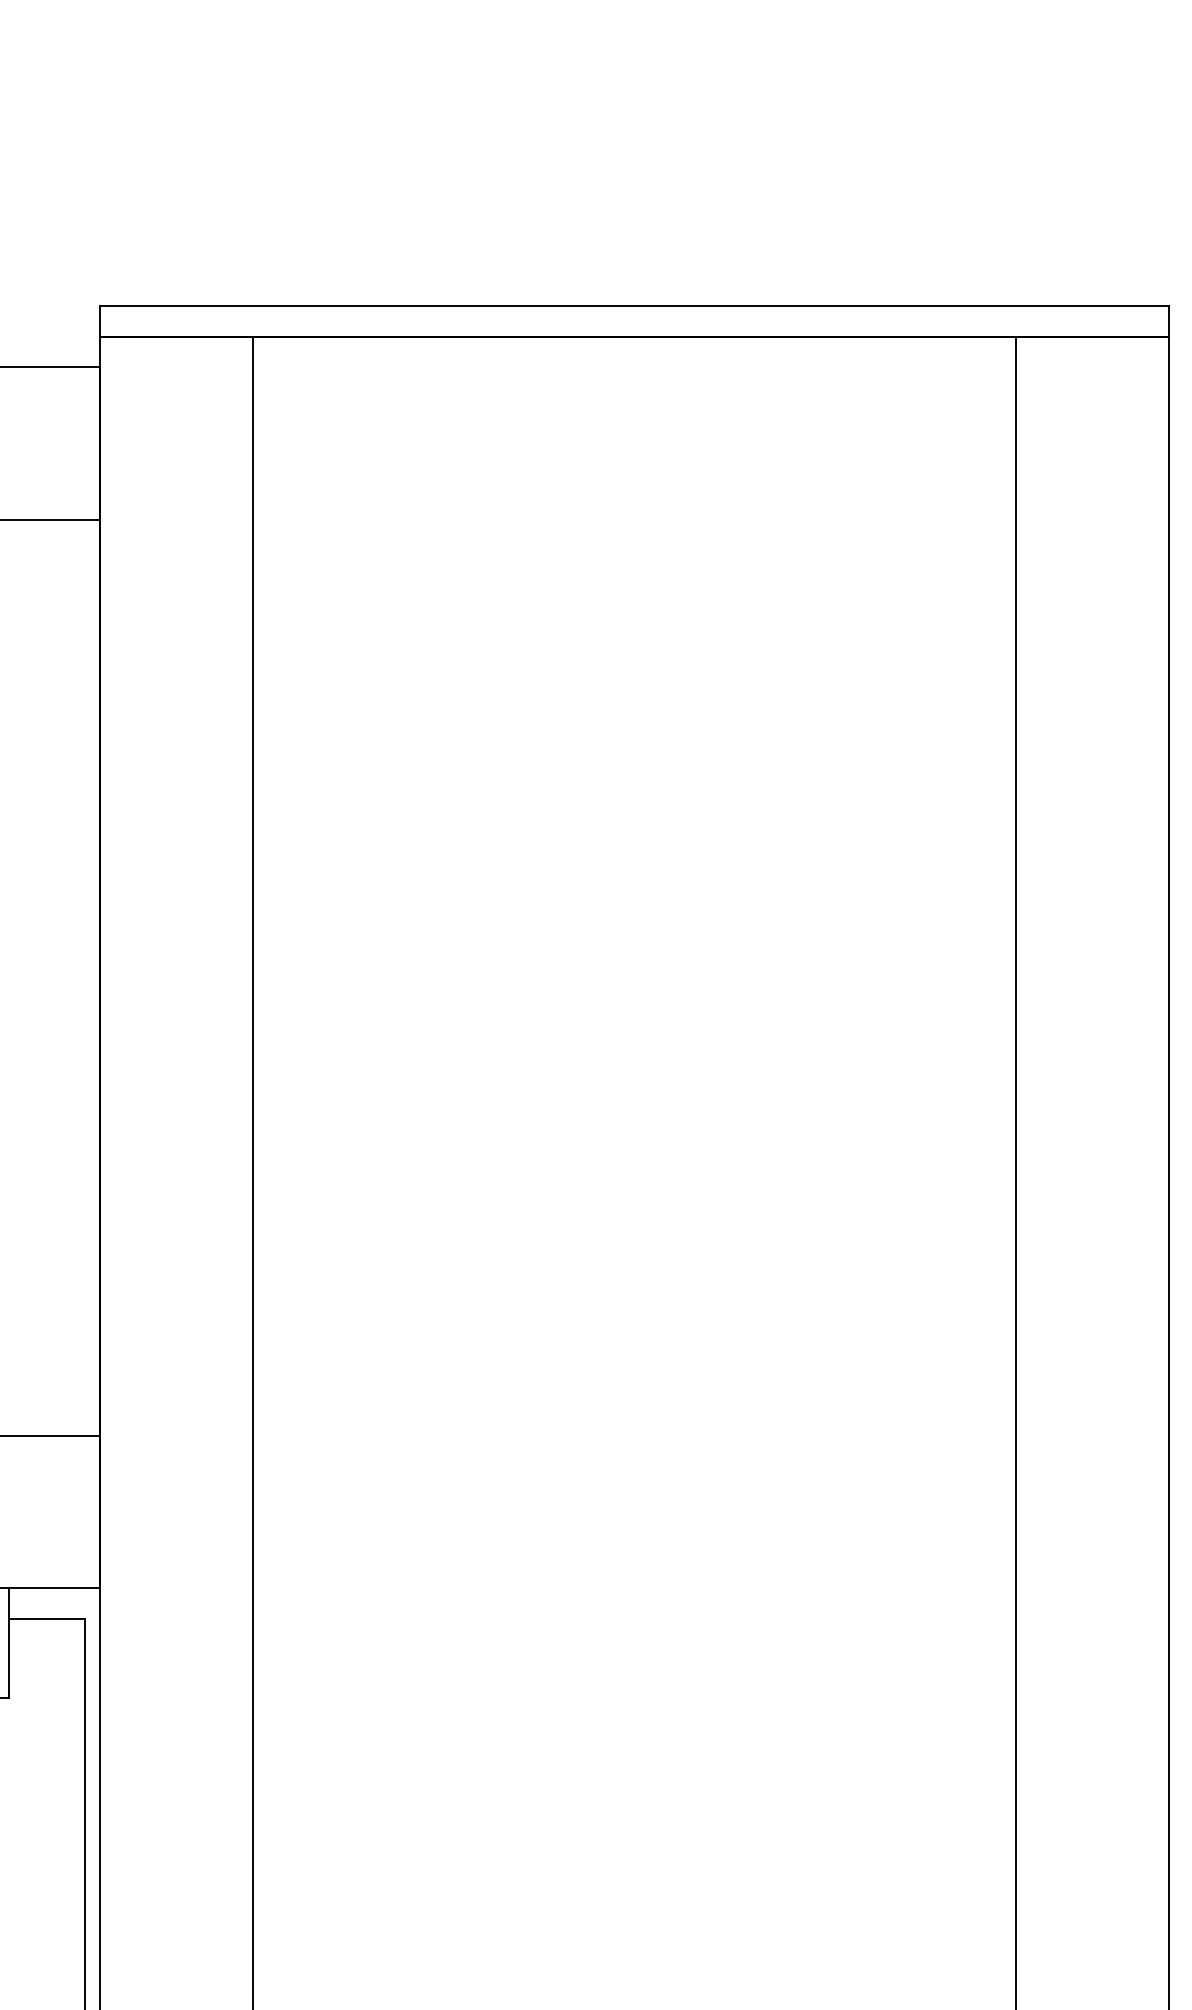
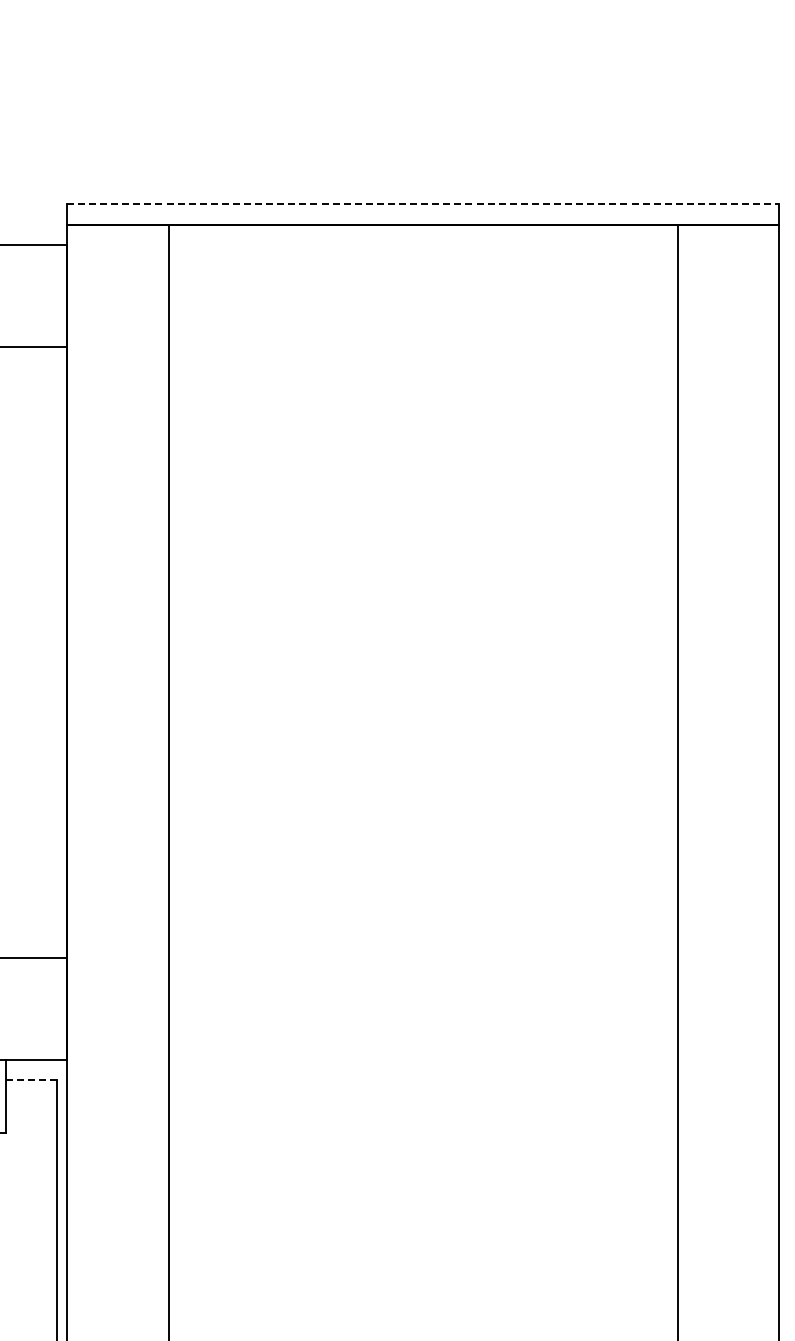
line: (634, 306) -> (423, 204), solid -> dashed
line: (47, 1618) -> (31, 1079), solid -> dashed

